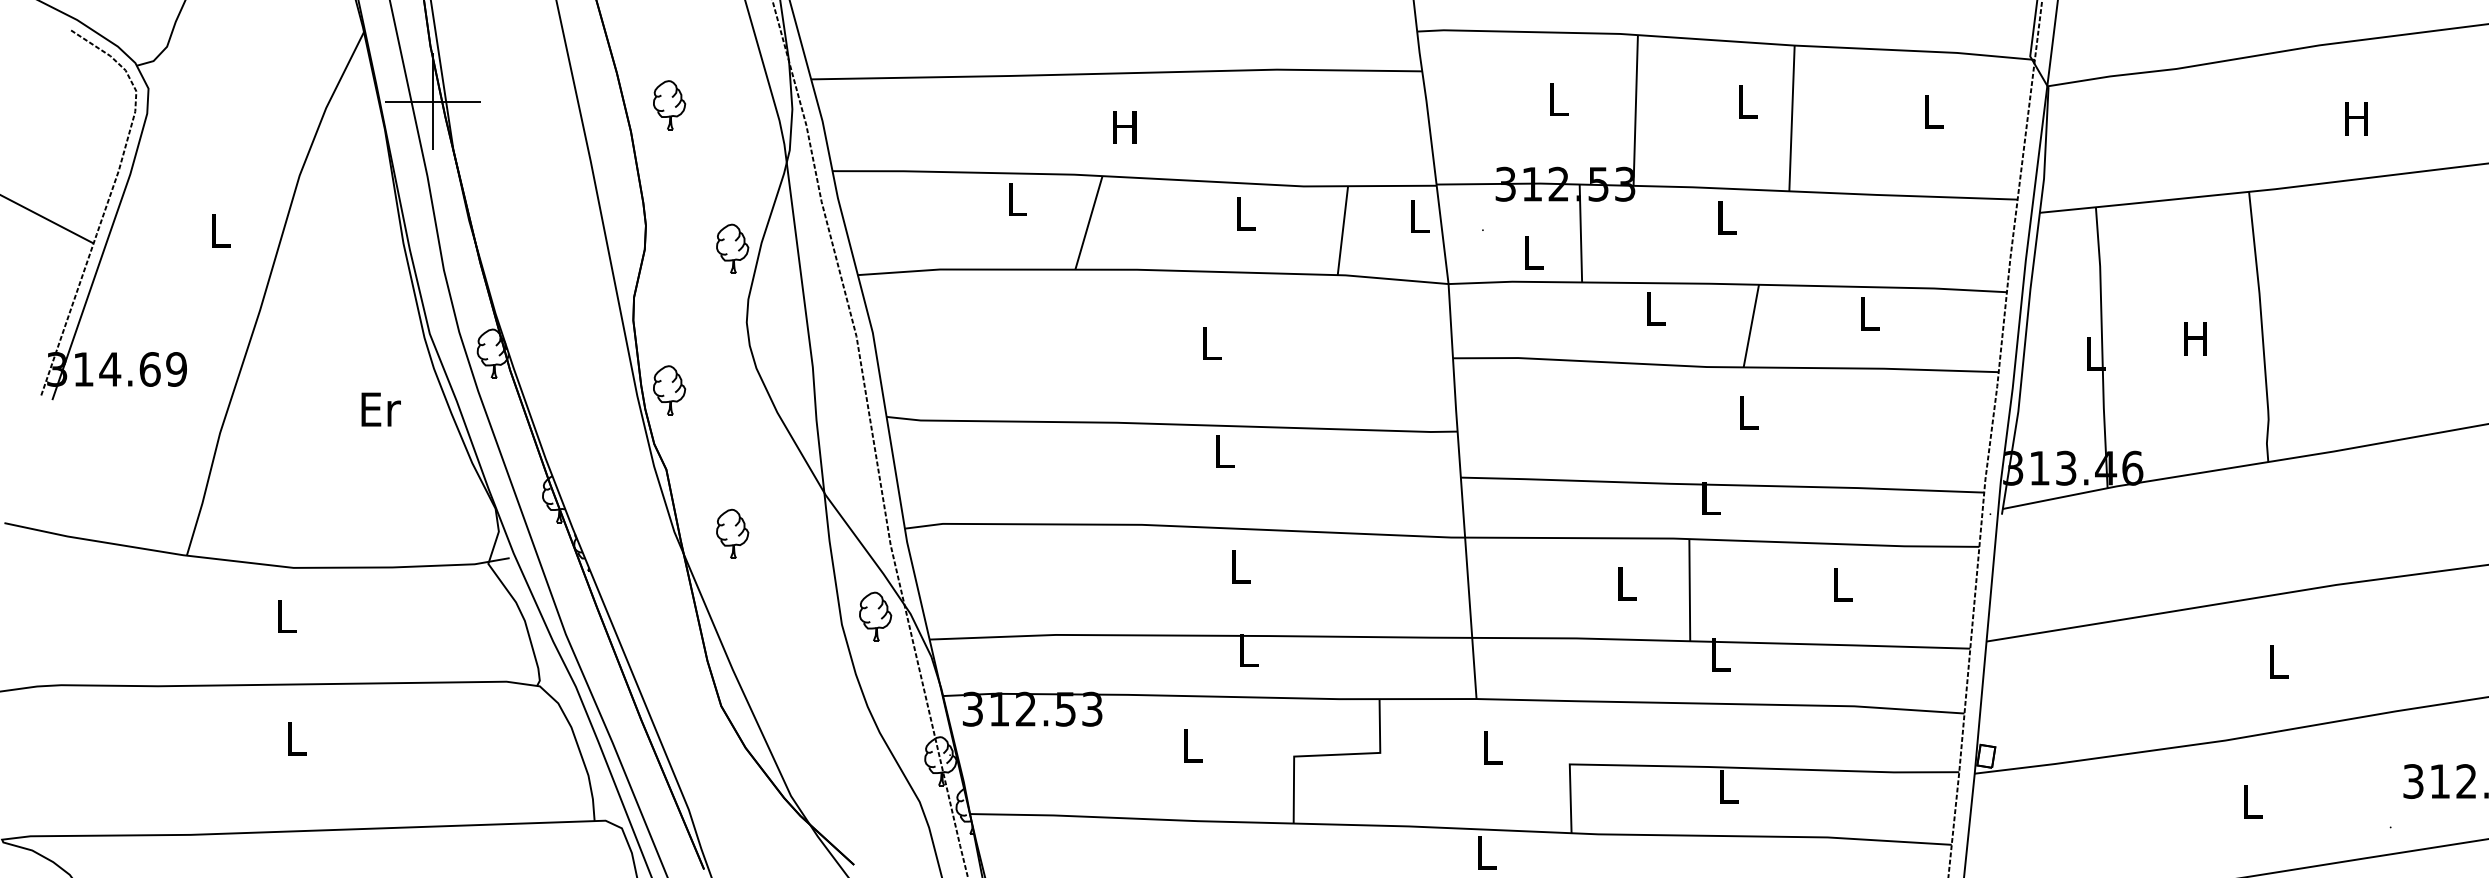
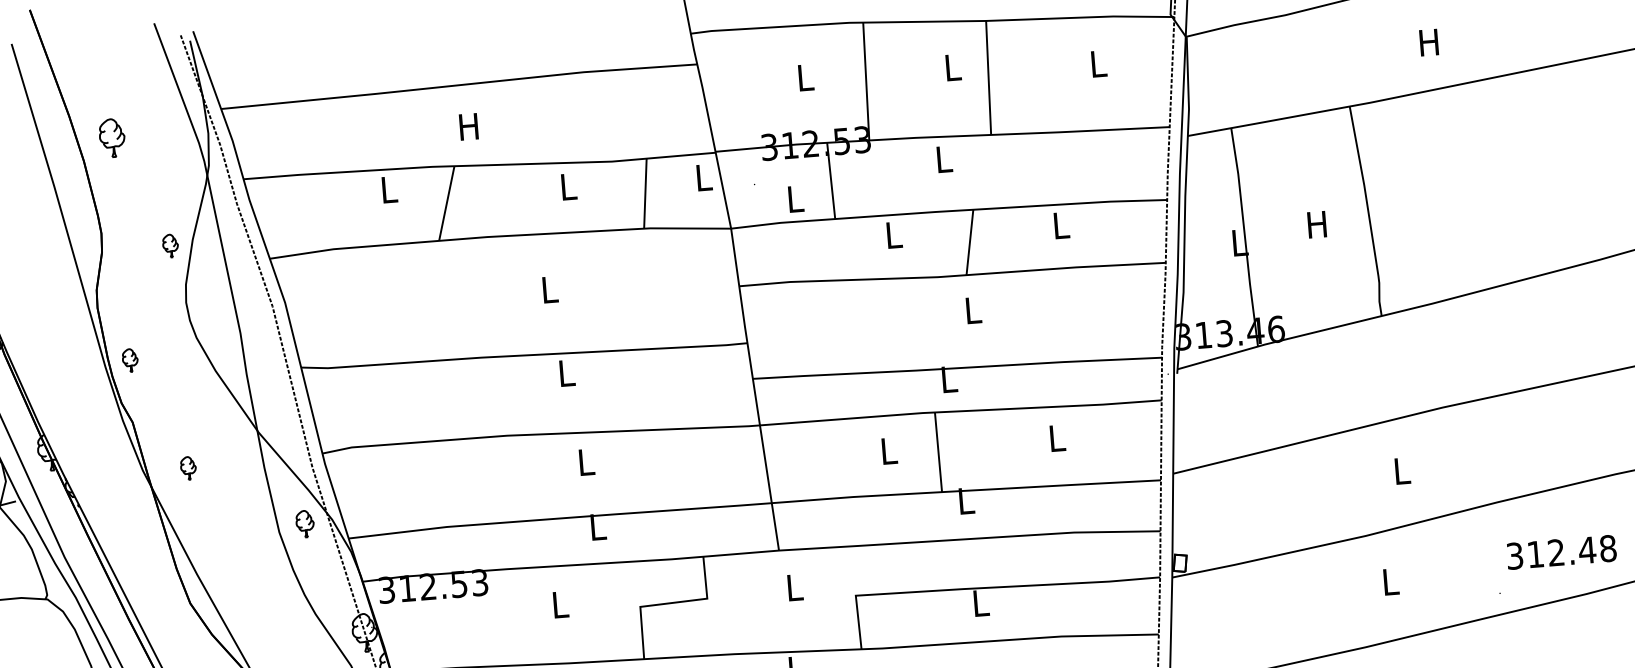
part: (732, 248) -> (170, 245), size x0.6
part: (669, 390) -> (130, 360), size x0.6
part: (732, 533) -> (188, 468), size x0.6
part: (875, 616) -> (305, 523), size x0.7

